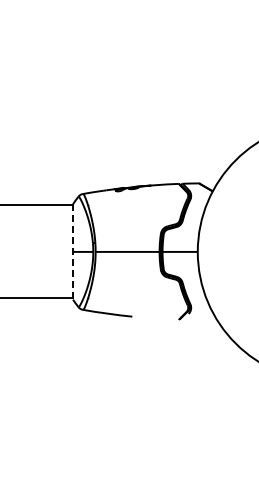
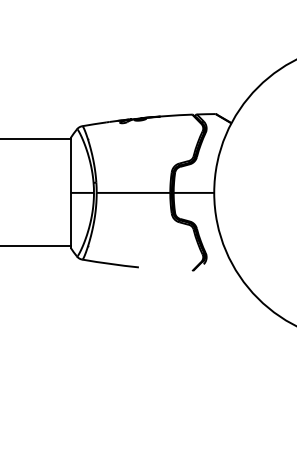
line: (73, 251) -> (71, 192), dashed -> solid

